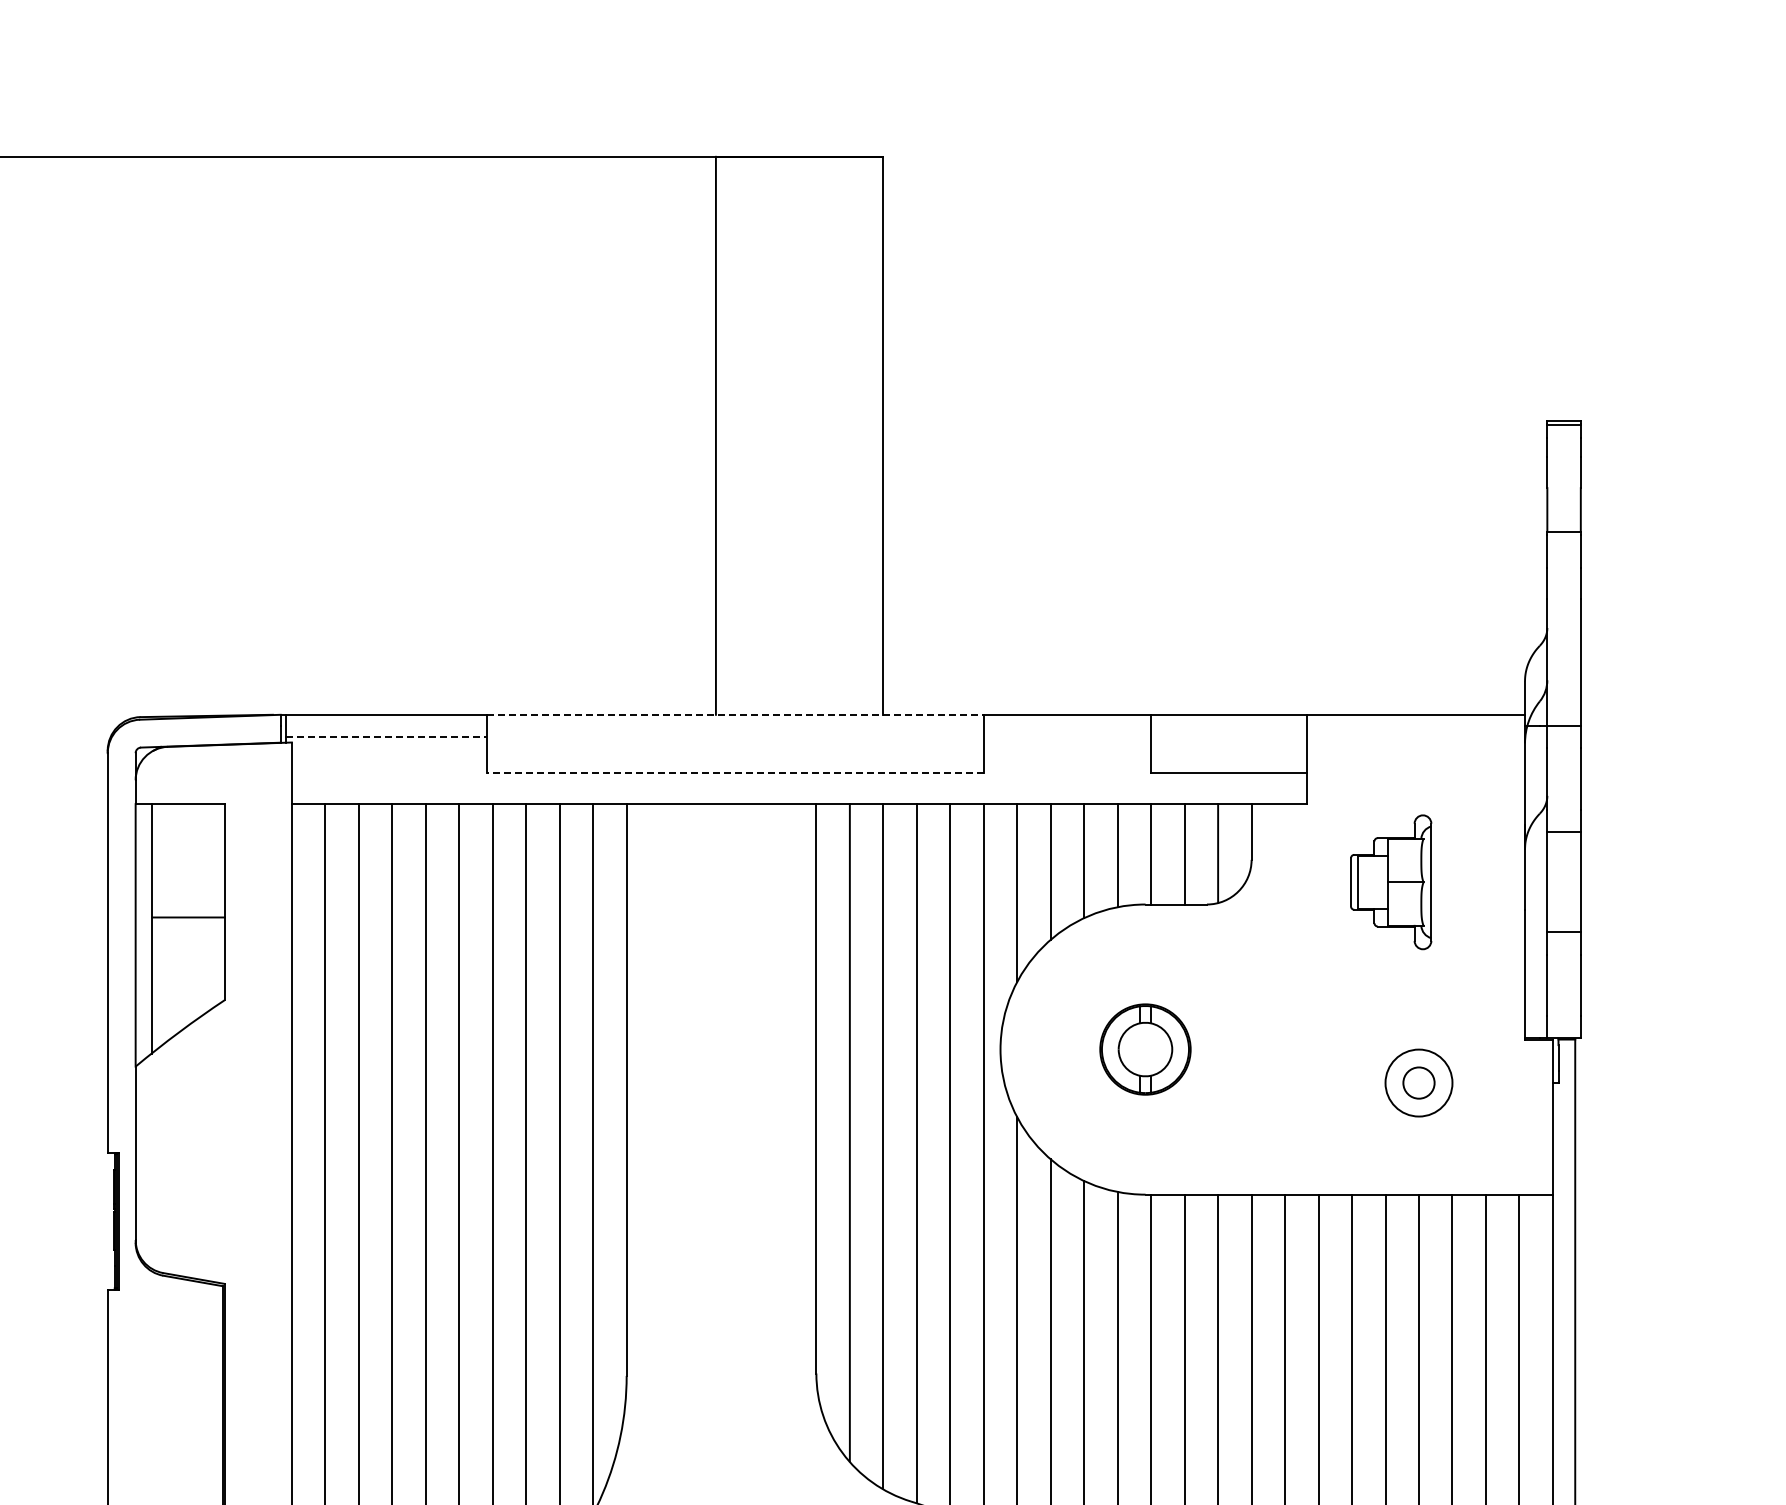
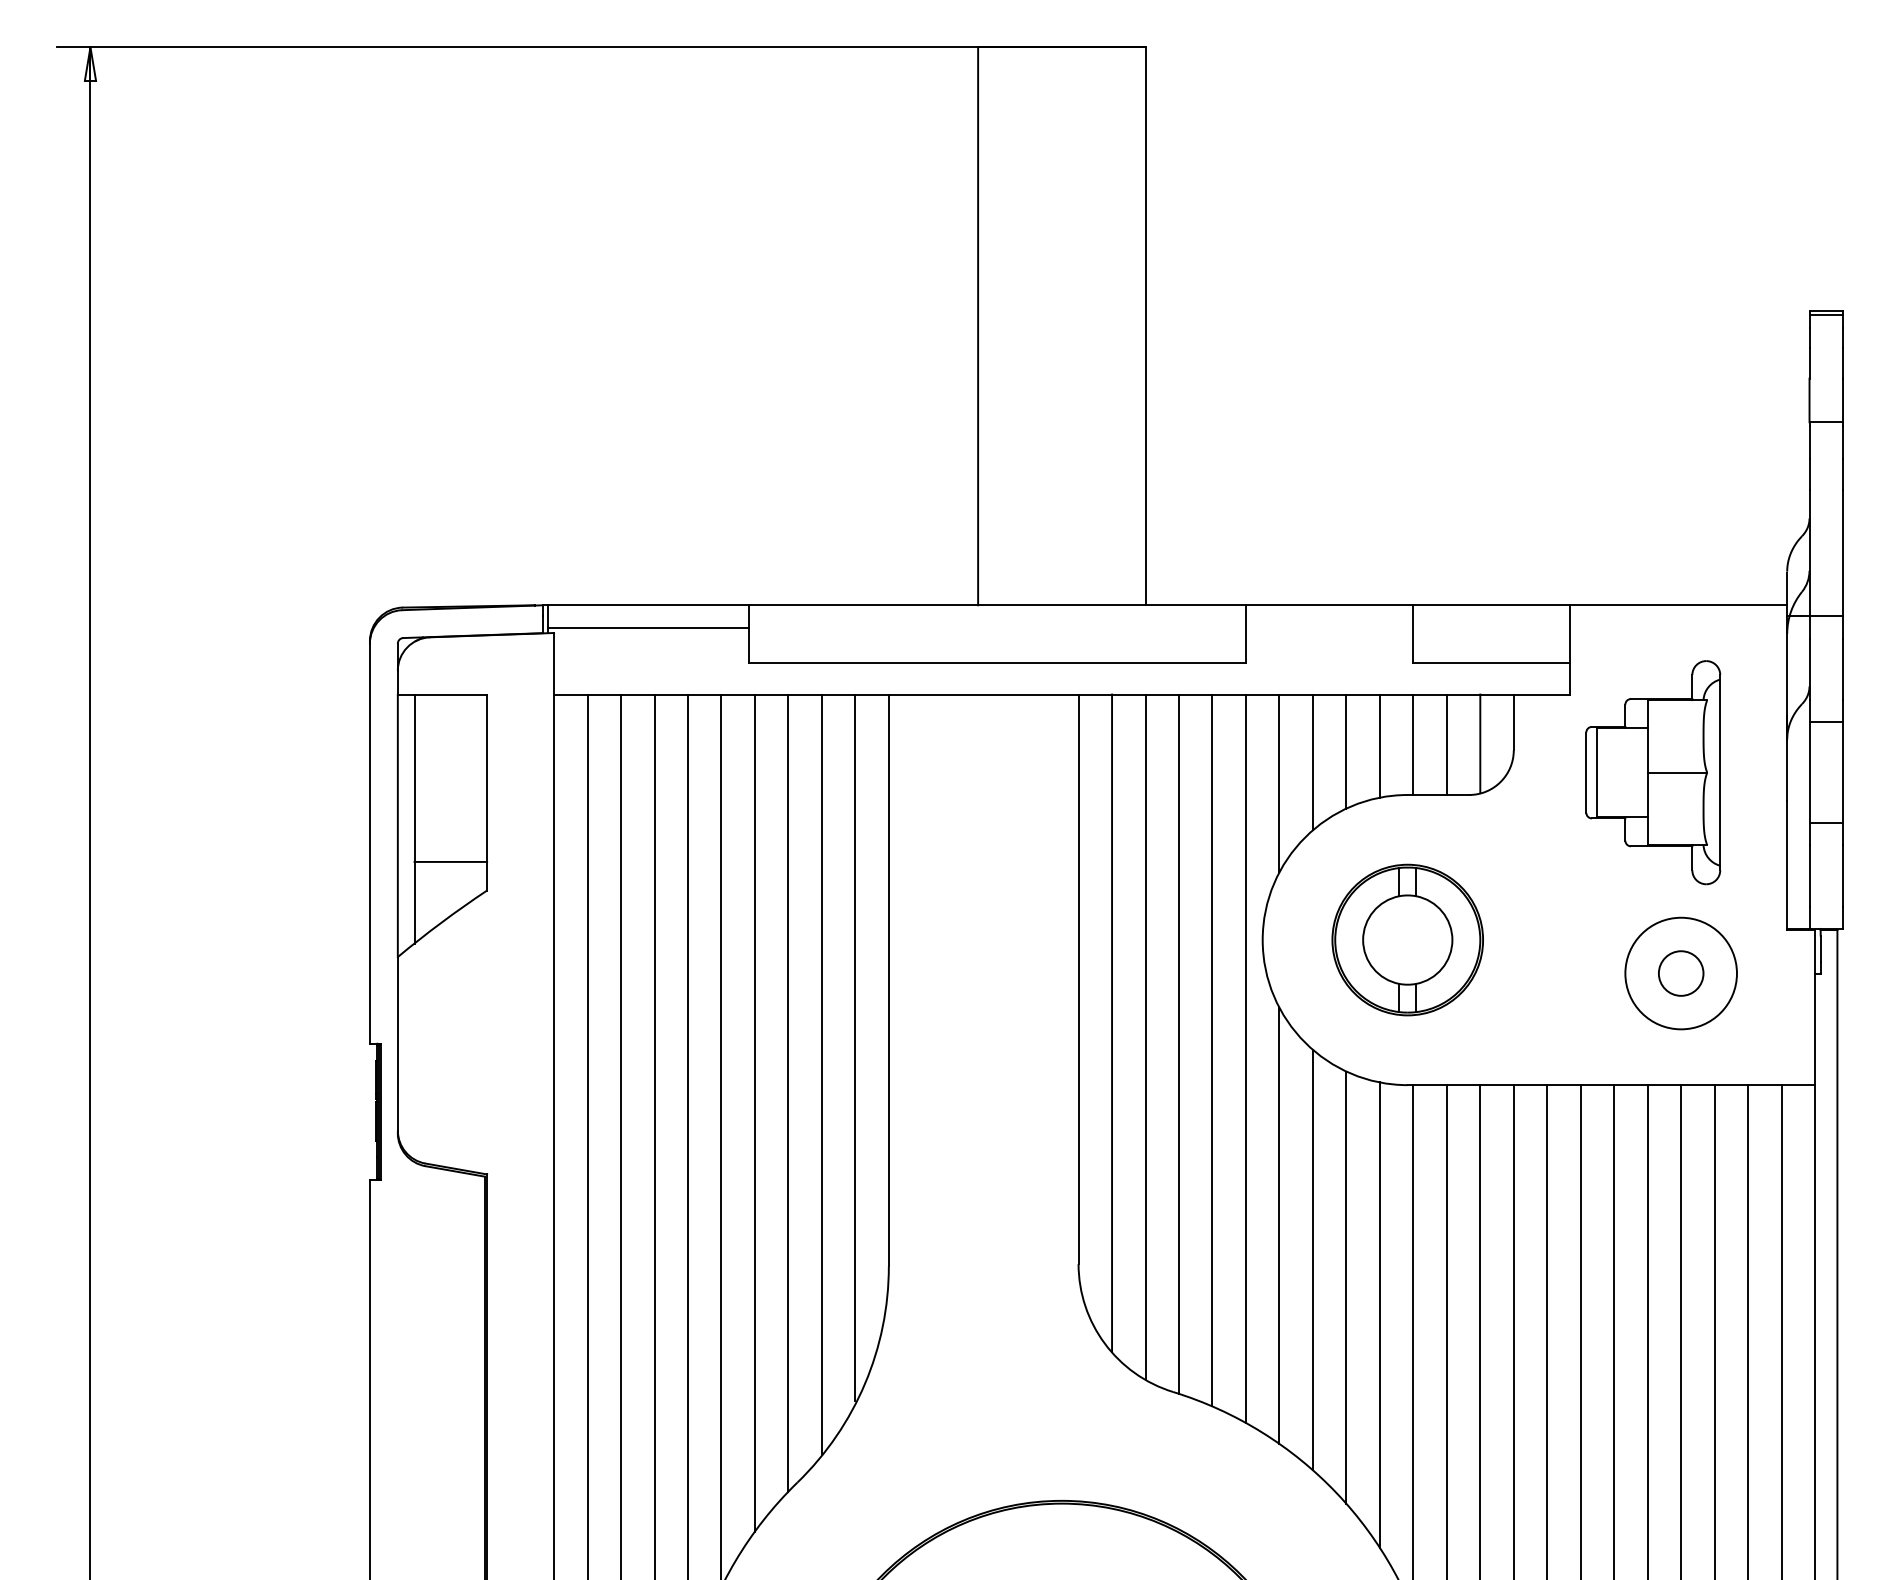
line: (736, 715) -> (998, 605), dashed -> solid
line: (387, 737) -> (649, 627), dashed -> solid
line: (735, 773) -> (997, 663), dashed -> solid
part: (1391, 882) -> (1653, 772), size x1.67
line: (188, 917) -> (450, 861), moved
part: (1145, 1049) -> (1407, 939), size x1.67
circle: (1418, 1083) -> (1680, 973), size x1.43
circle: (1418, 1083) -> (1680, 973), size x1.67

